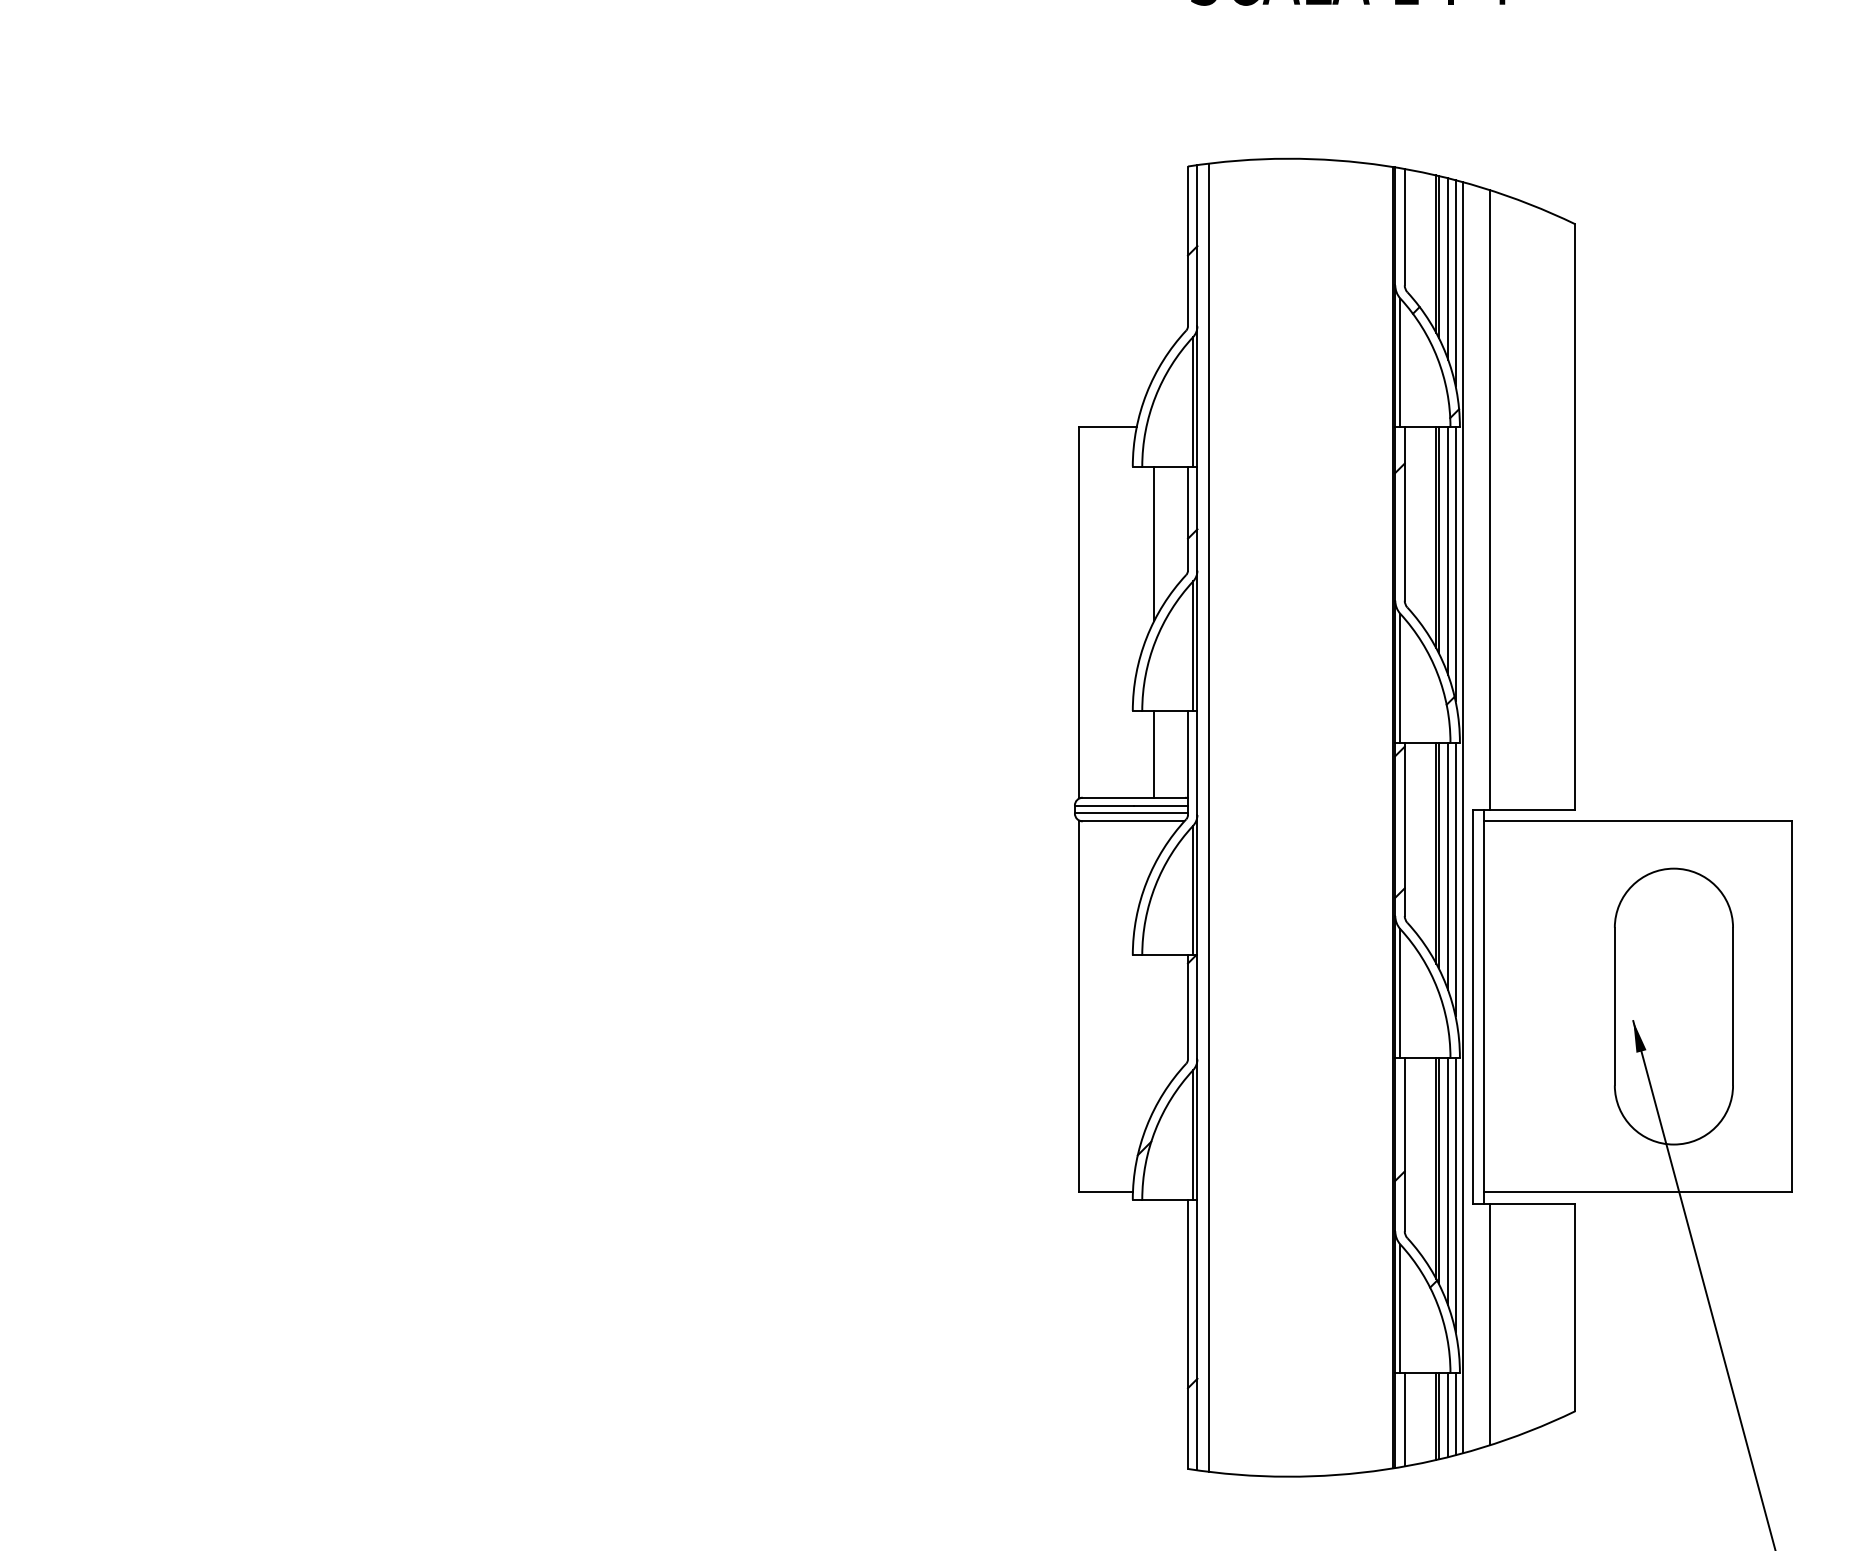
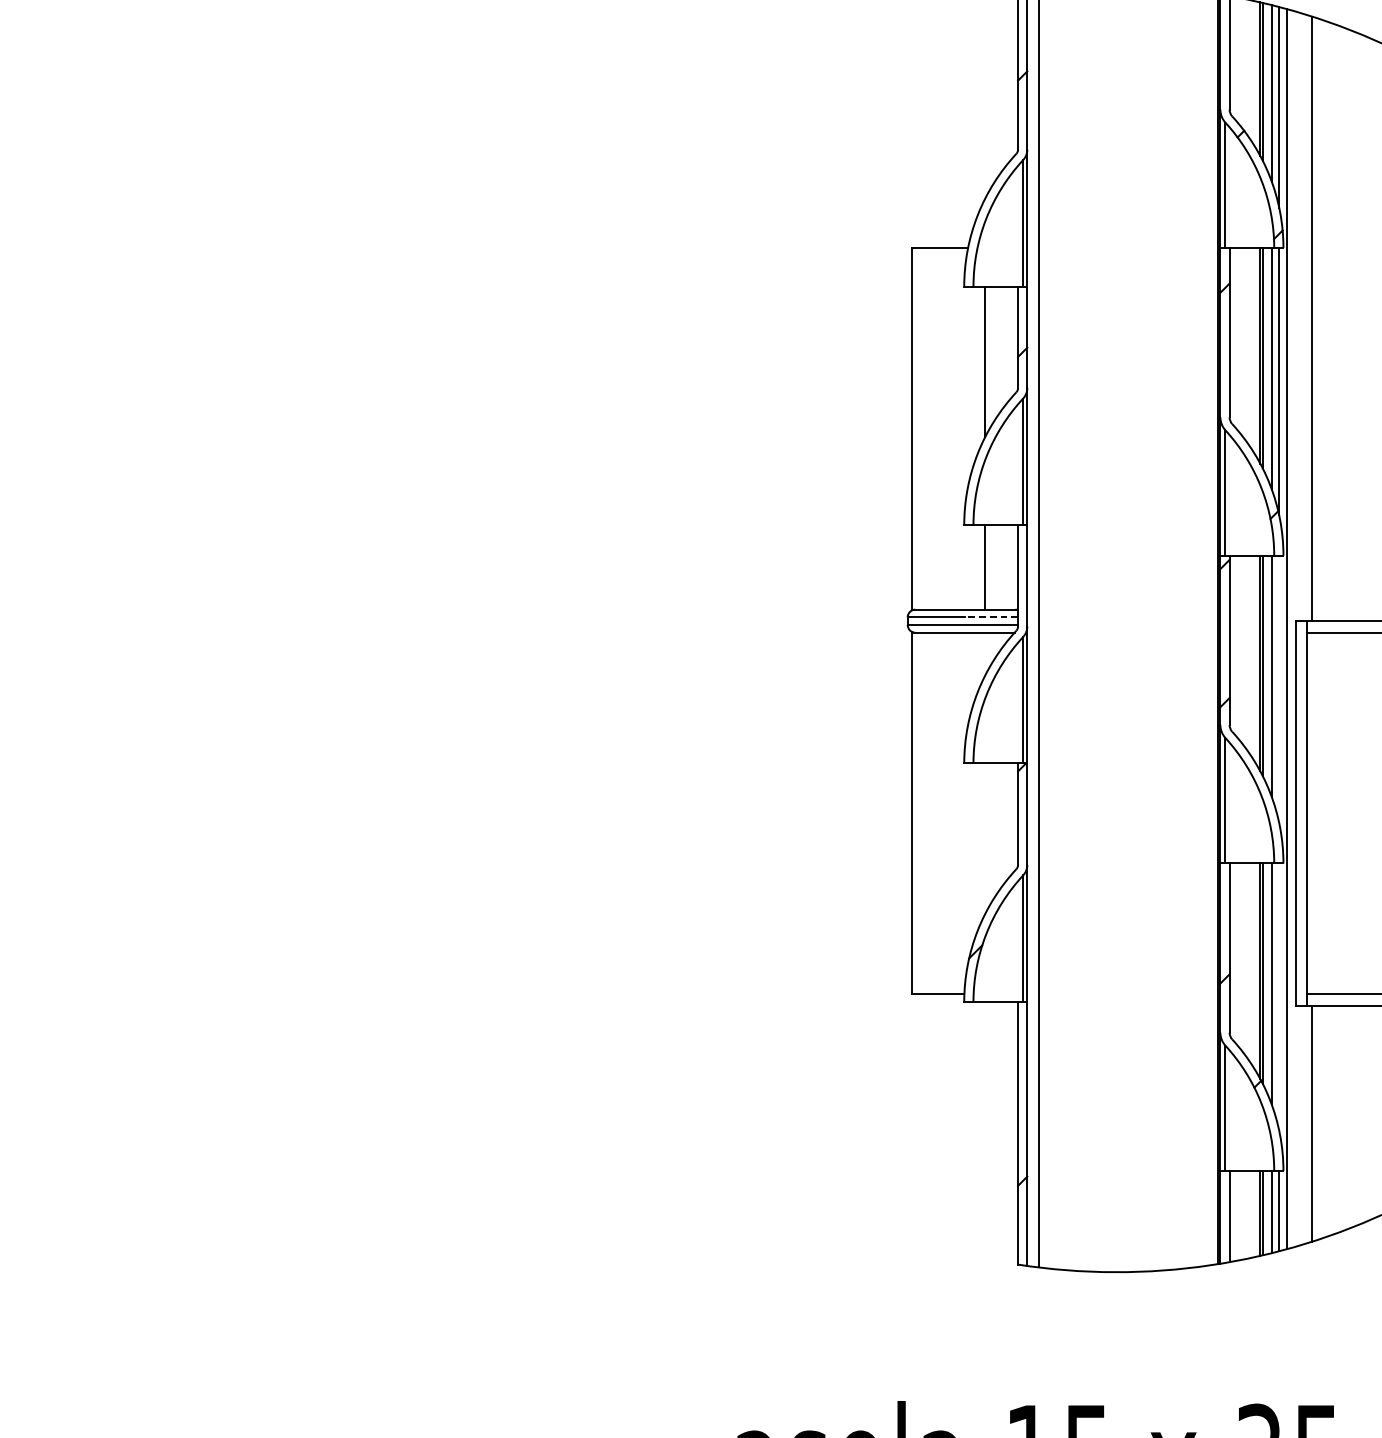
line: (1160, 805) -> (991, 617), solid -> dashed
line: (1455, 879) -> (1279, 689), removed
line: (1455, 1194) -> (1279, 996), removed

